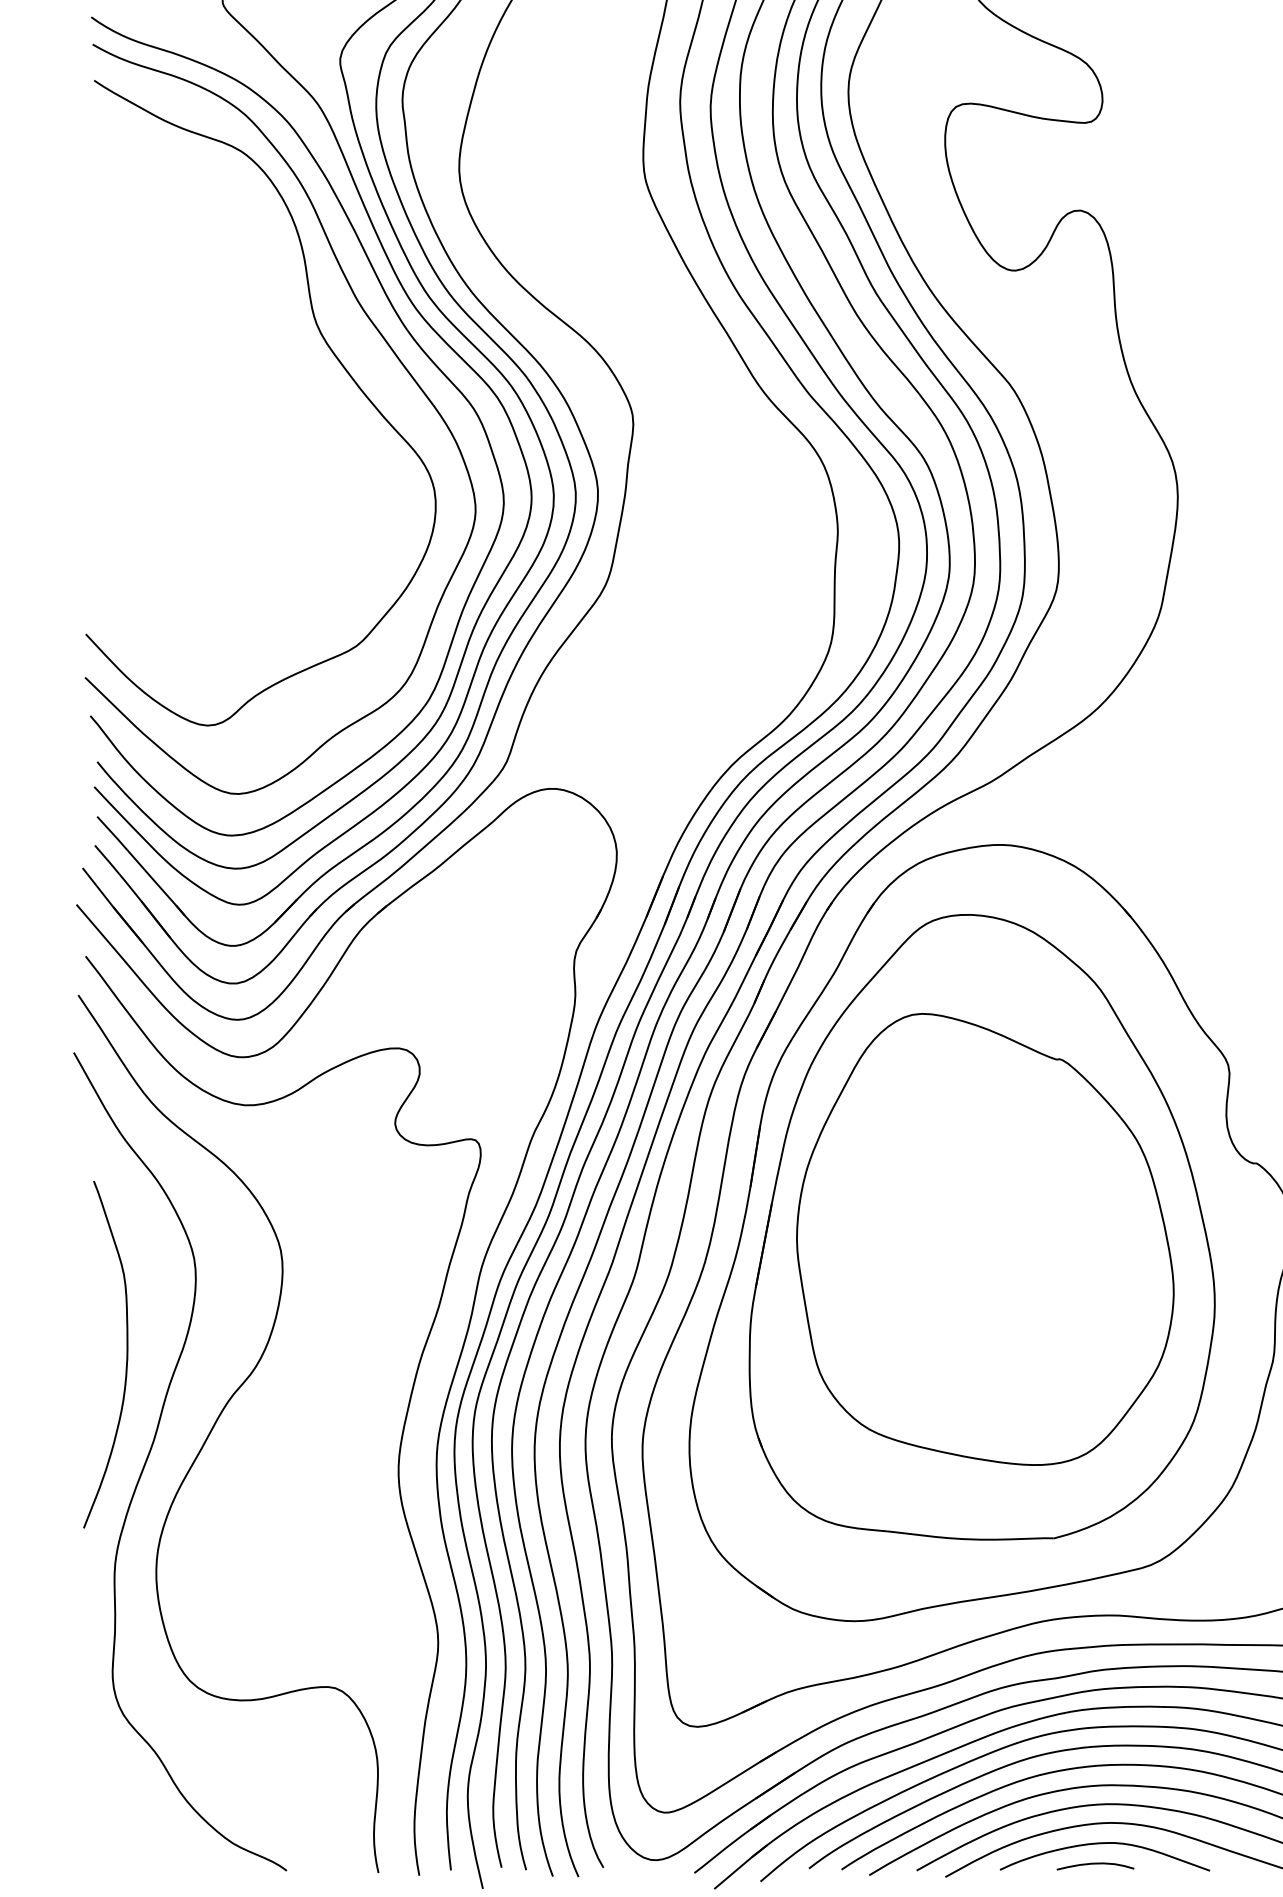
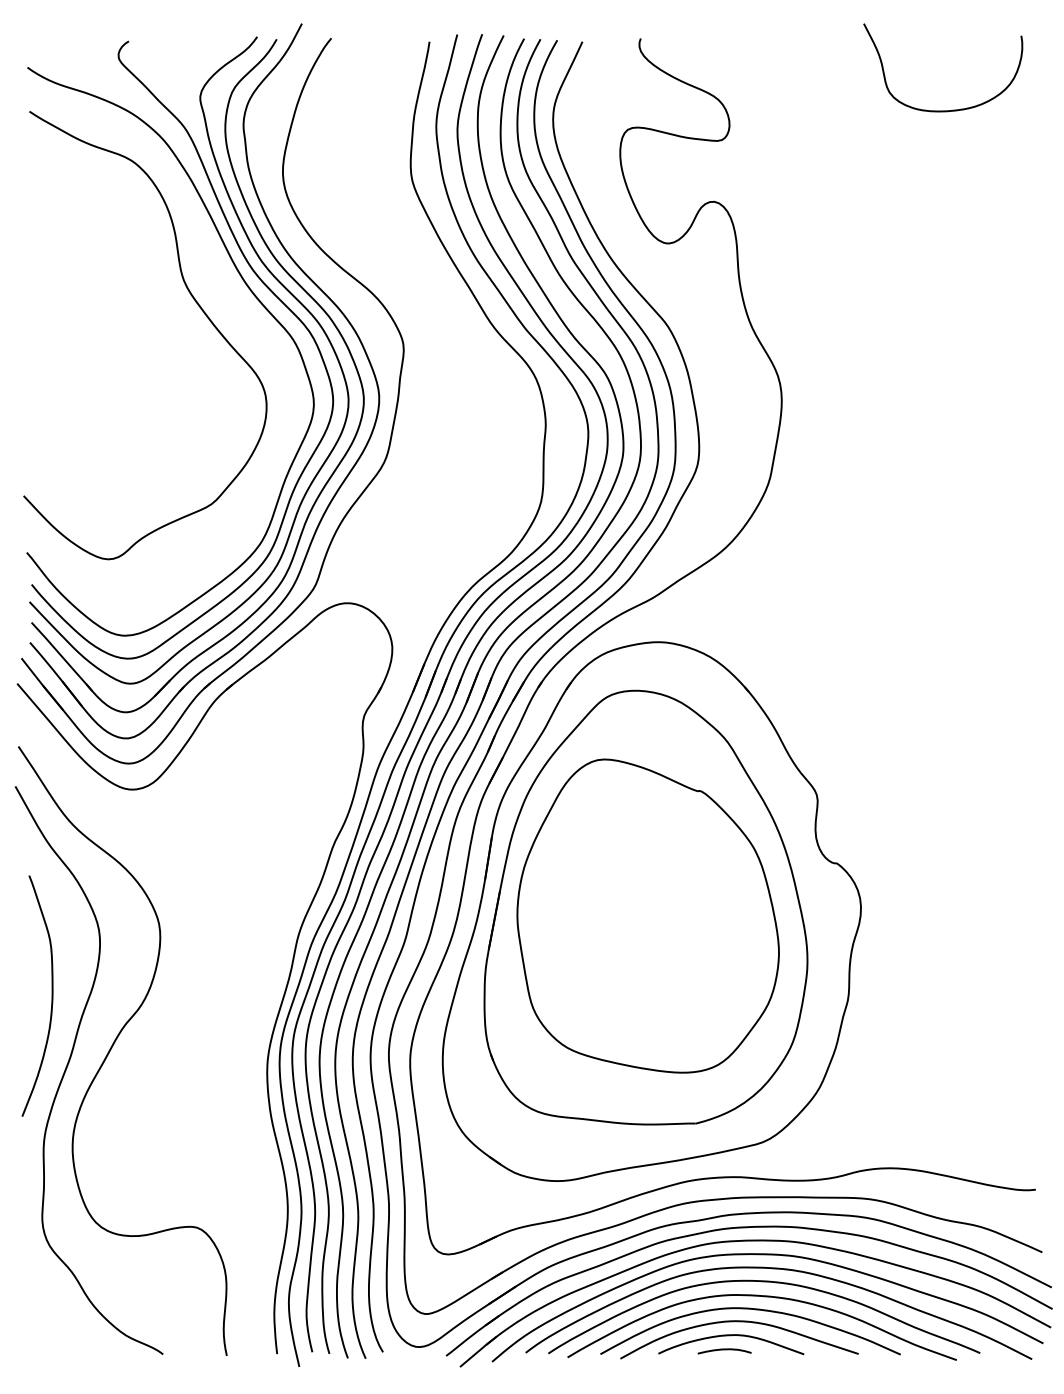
curve: (388, 346) -> (233, 296), removed
curve: (401, 1433) -> (242, 1050), removed

